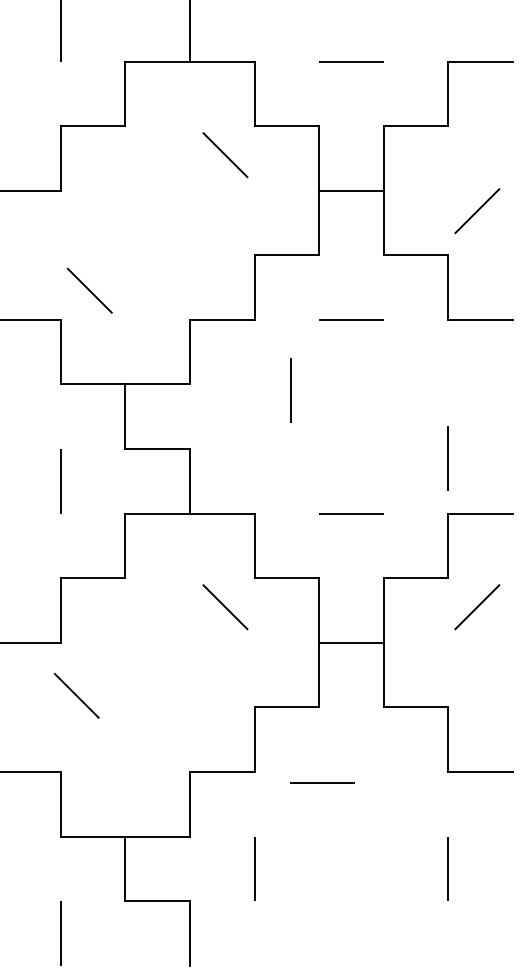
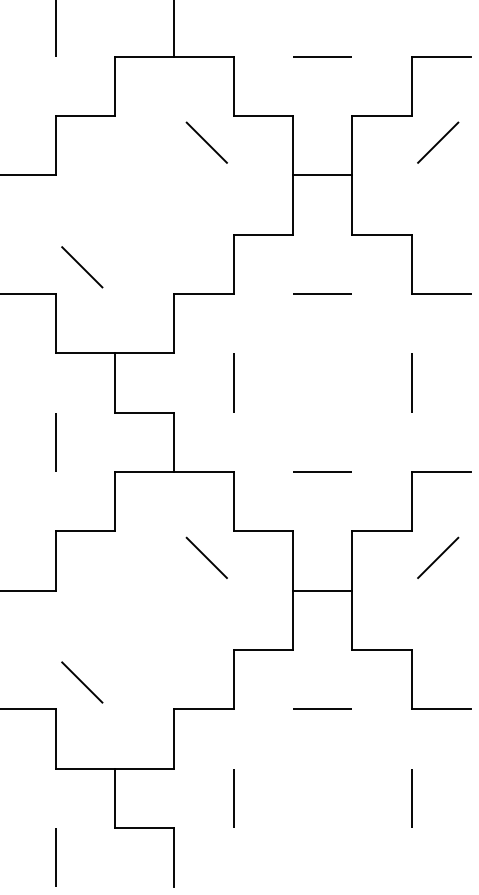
line: (477, 211) -> (438, 143), moved
line: (290, 390) -> (233, 382), moved
line: (447, 458) -> (410, 382), moved
line: (76, 695) -> (81, 682), moved
line: (322, 782) -> (322, 708), moved

